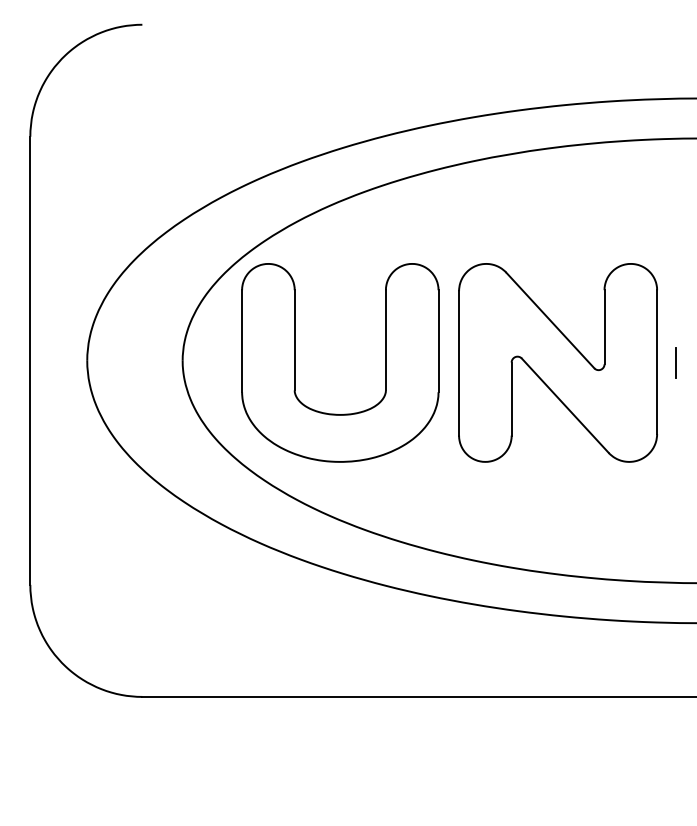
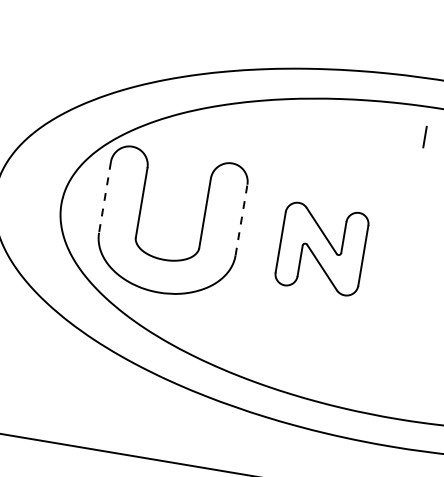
line: (438, 340) -> (241, 219), solid -> dashed
line: (242, 341) -> (105, 197), solid -> dashed
part: (557, 362) -> (321, 248), size x0.6
line: (675, 362) -> (424, 136), moved

